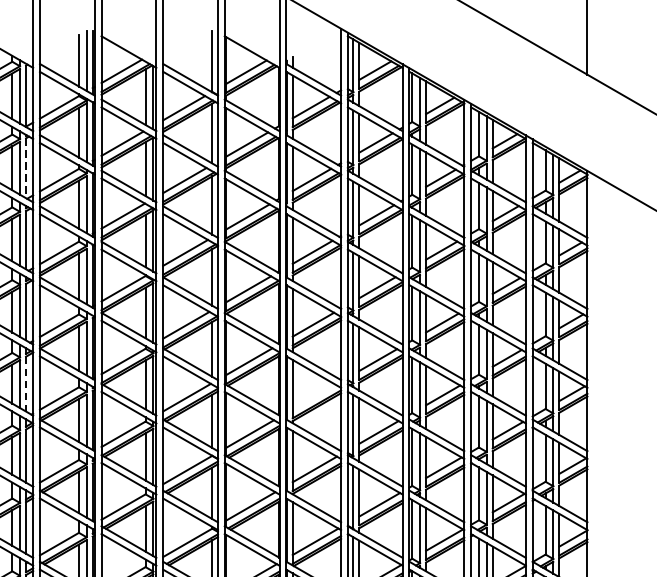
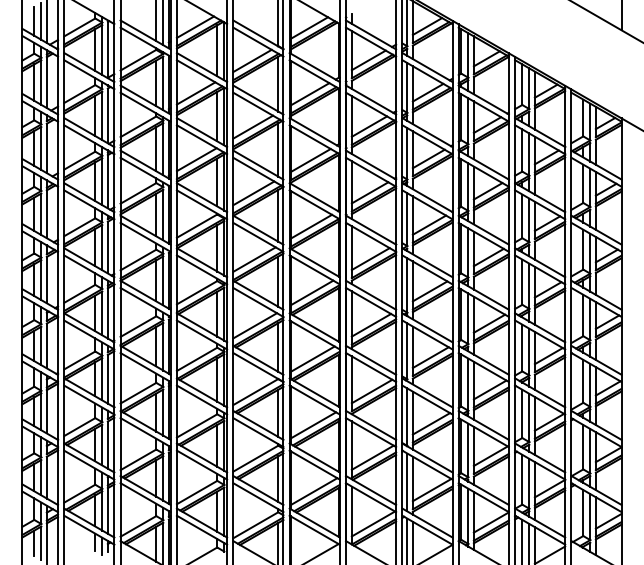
line: (25, 168) -> (107, 116), dashed -> solid
line: (25, 384) -> (107, 313), dashed -> solid
line: (314, 396) -> (371, 324), added

